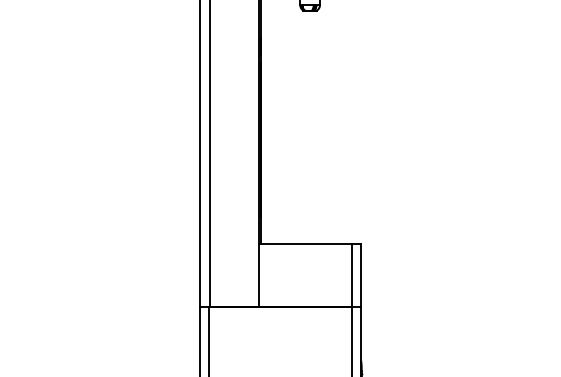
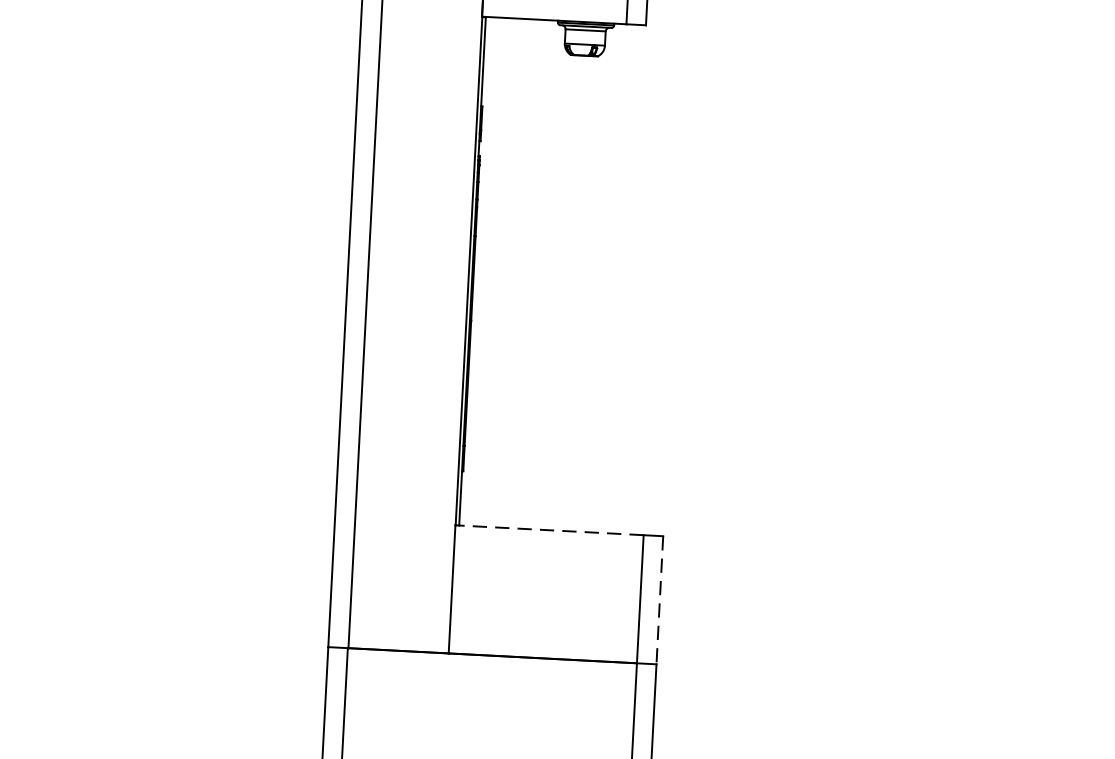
line: (304, 244) -> (547, 530), solid -> dashed
line: (361, 276) -> (660, 602), solid -> dashed

